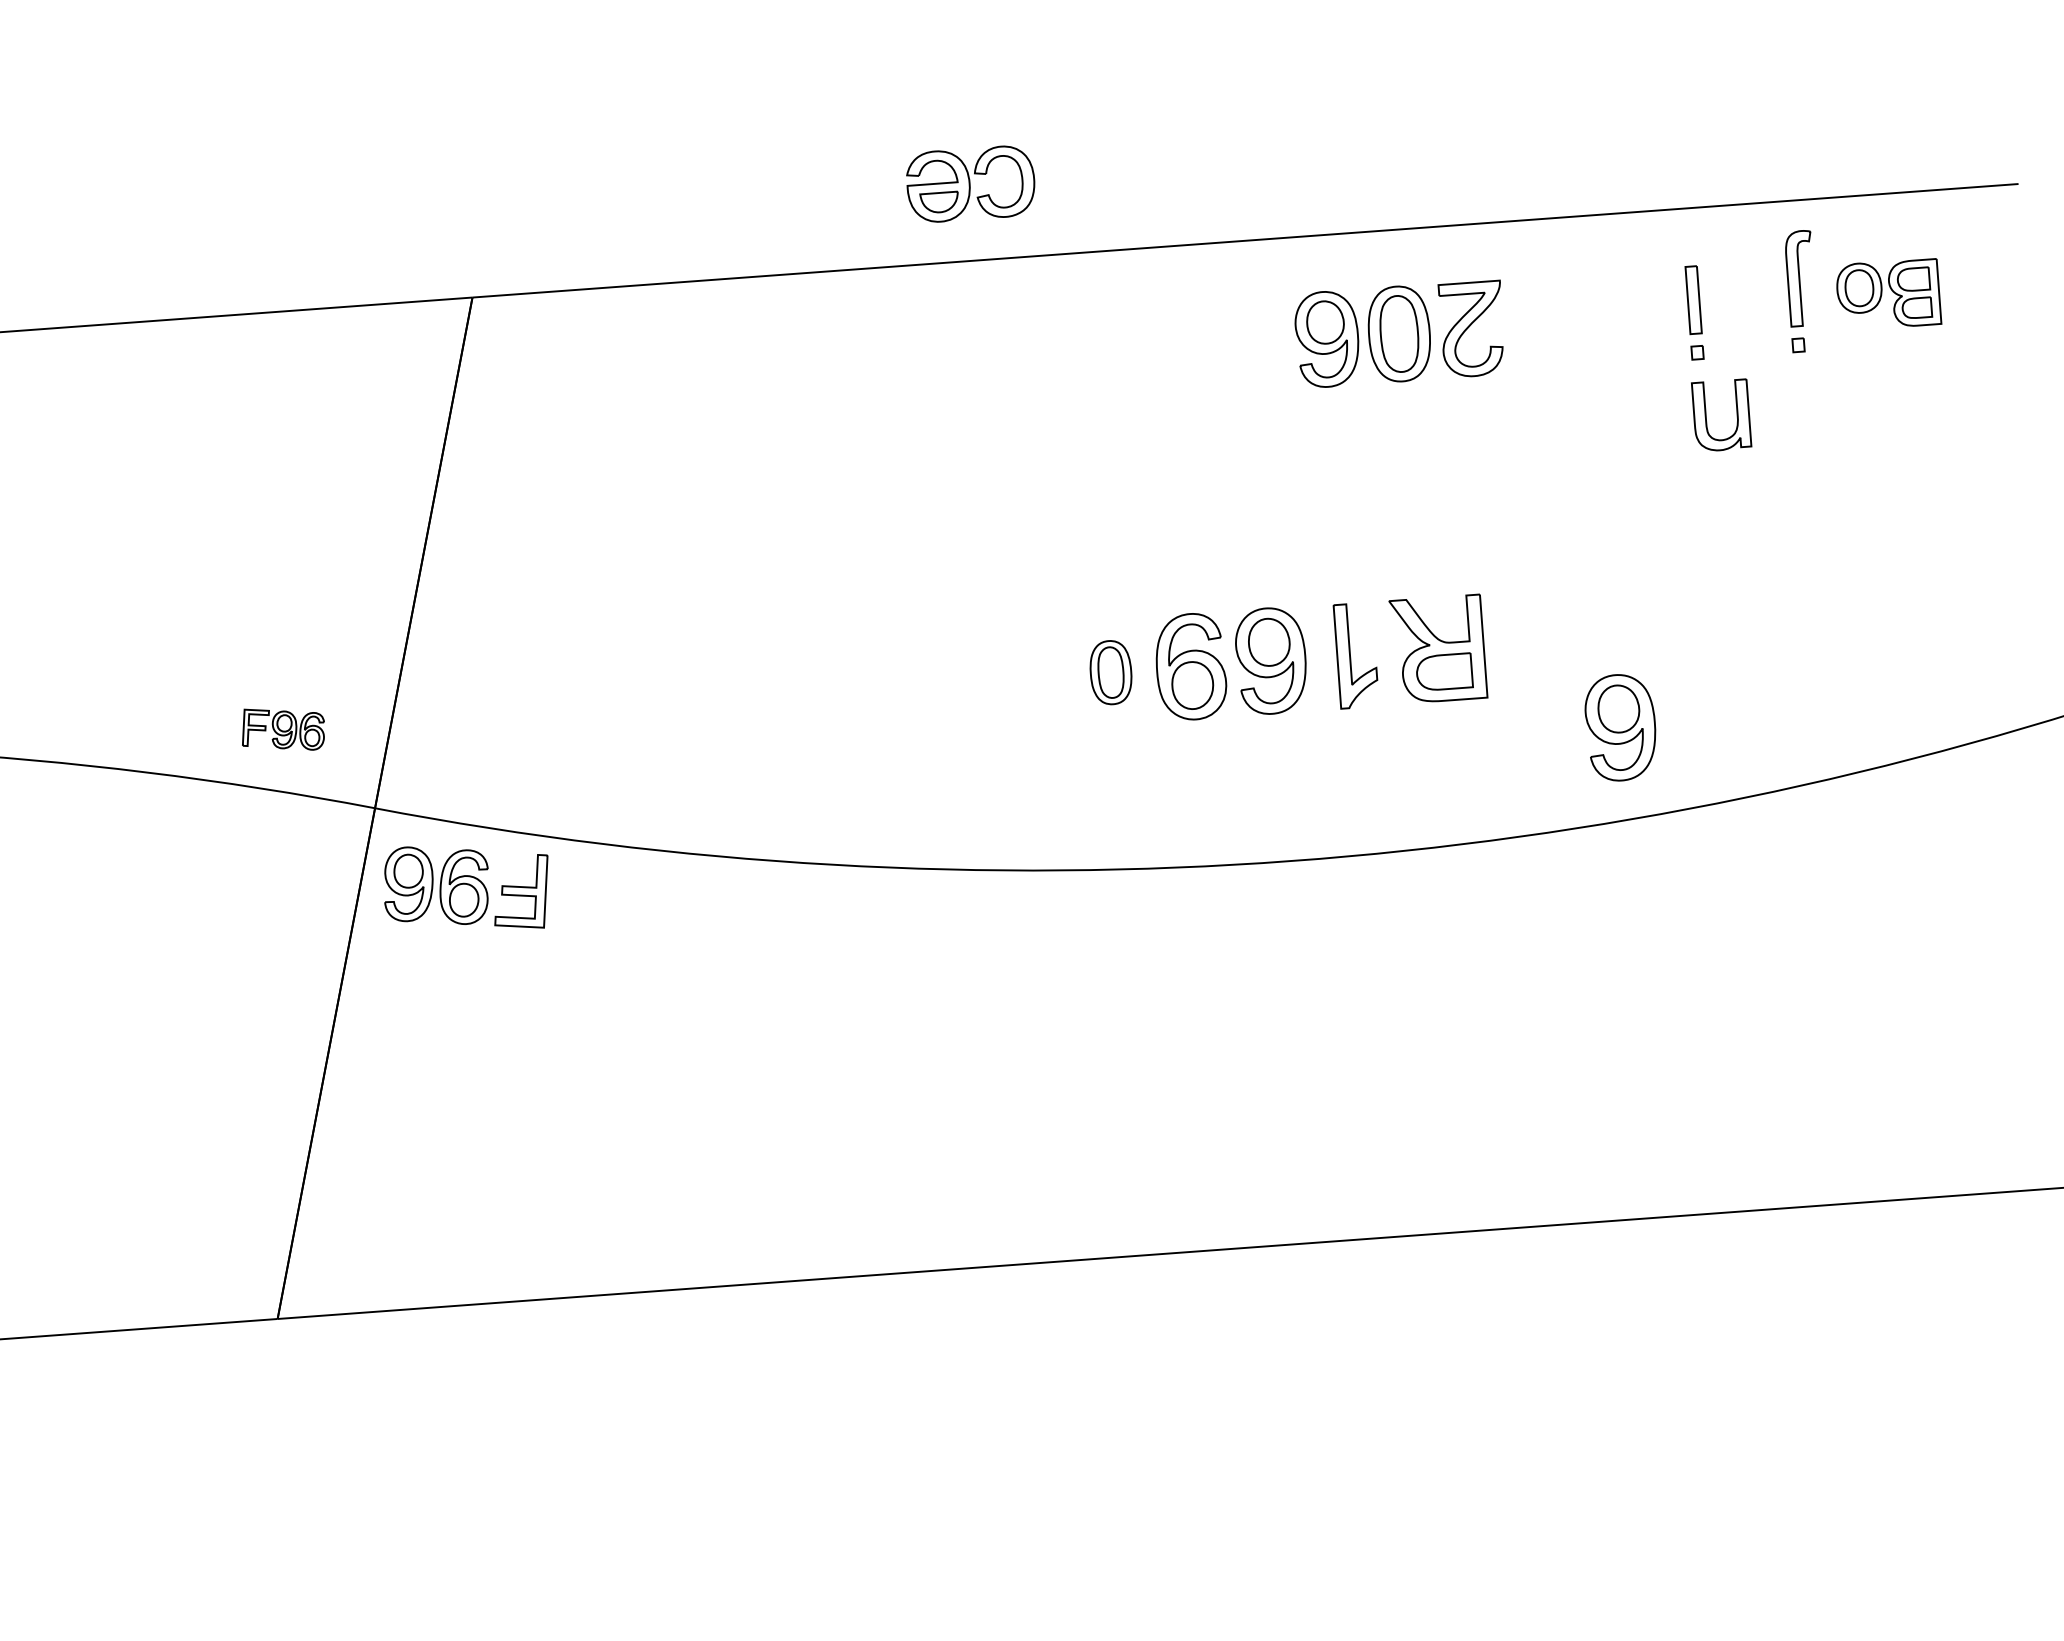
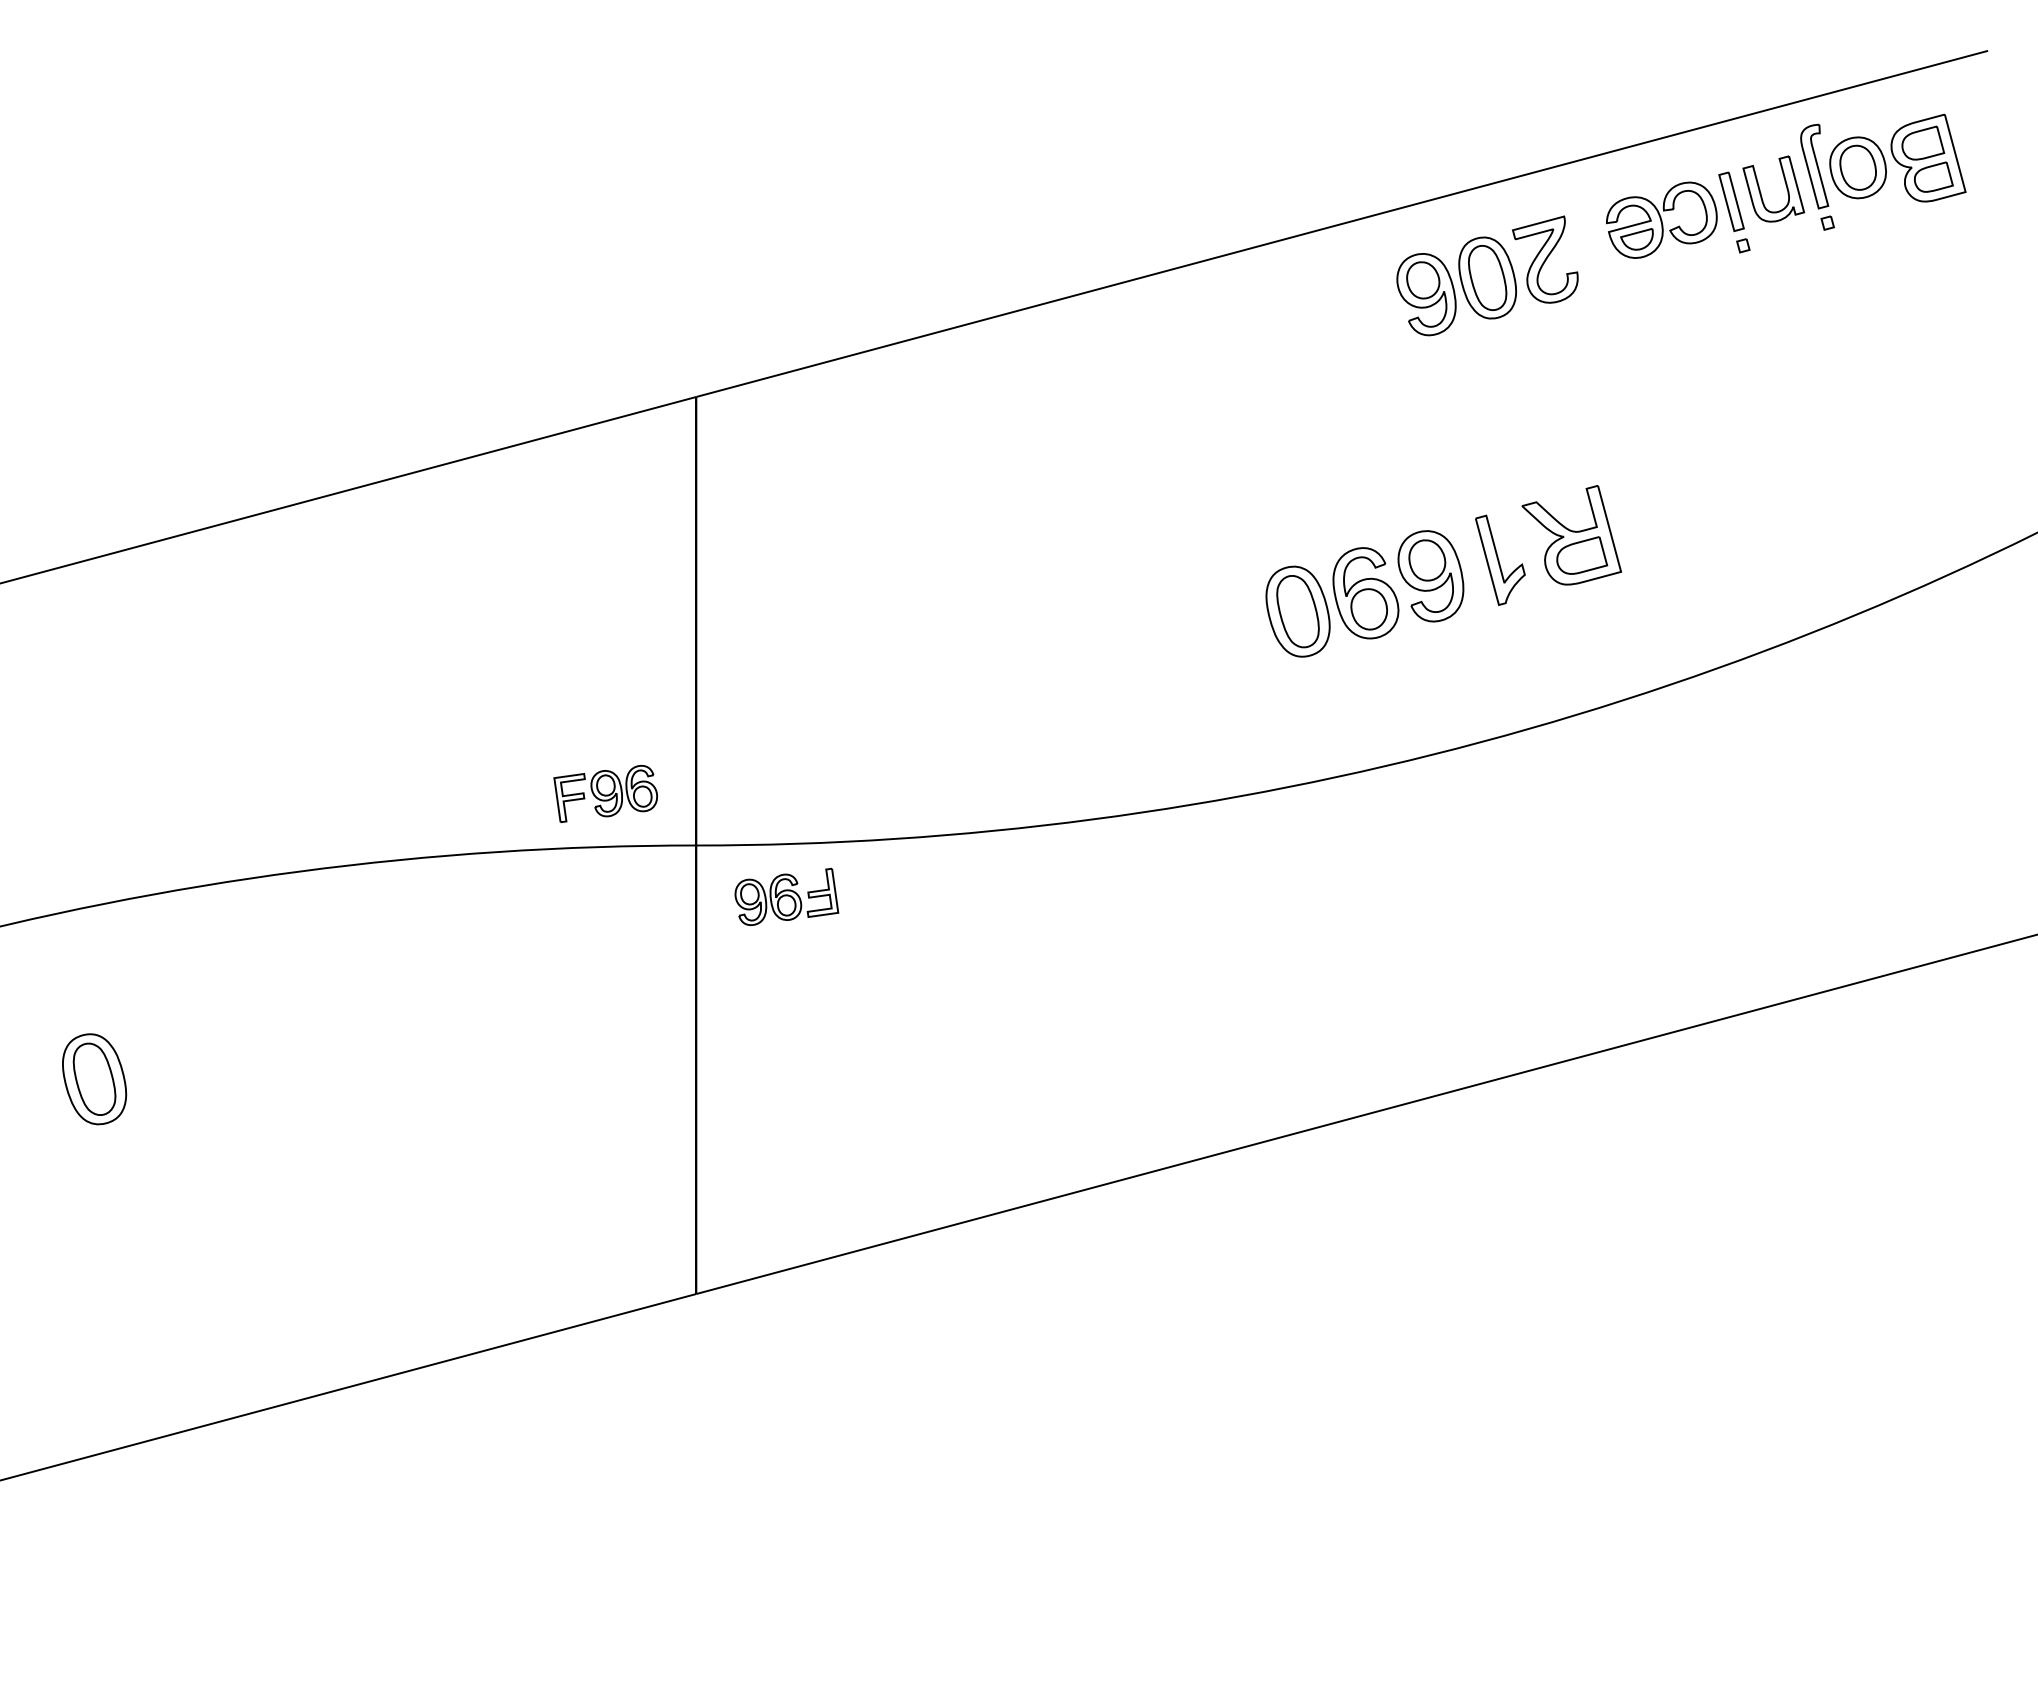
part: (970, 183) -> (1661, 219), moved
part: (1892, 285) -> (1897, 157), size x1.43
part: (1736, 411) -> (1785, 185), moved
part: (1110, 672) -> (1297, 611), size x1.67
part: (1619, 728) -> (1737, 576), removed
part: (282, 730) -> (605, 794), size x1.43
part: (466, 885) -> (786, 896), size x0.71

